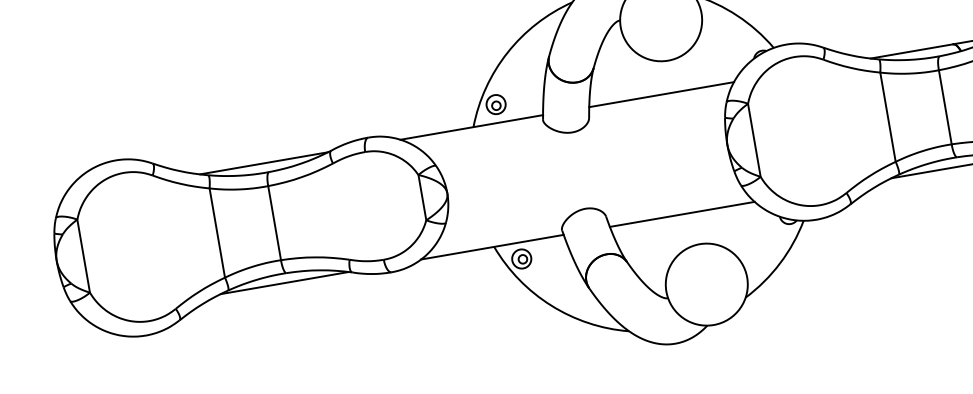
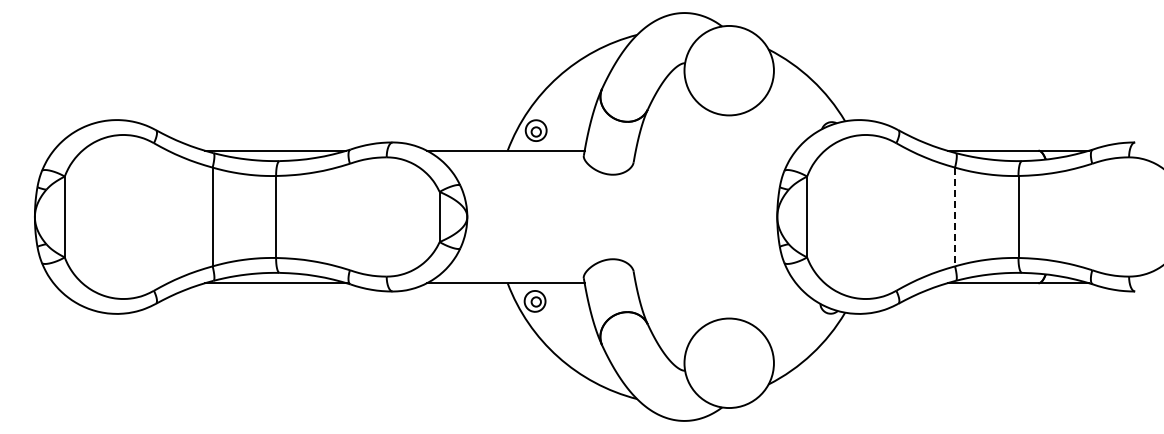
line: (661, 94) -> (715, 150), removed
line: (888, 117) -> (955, 217), solid -> dashed
line: (681, 214) -> (715, 283), removed

